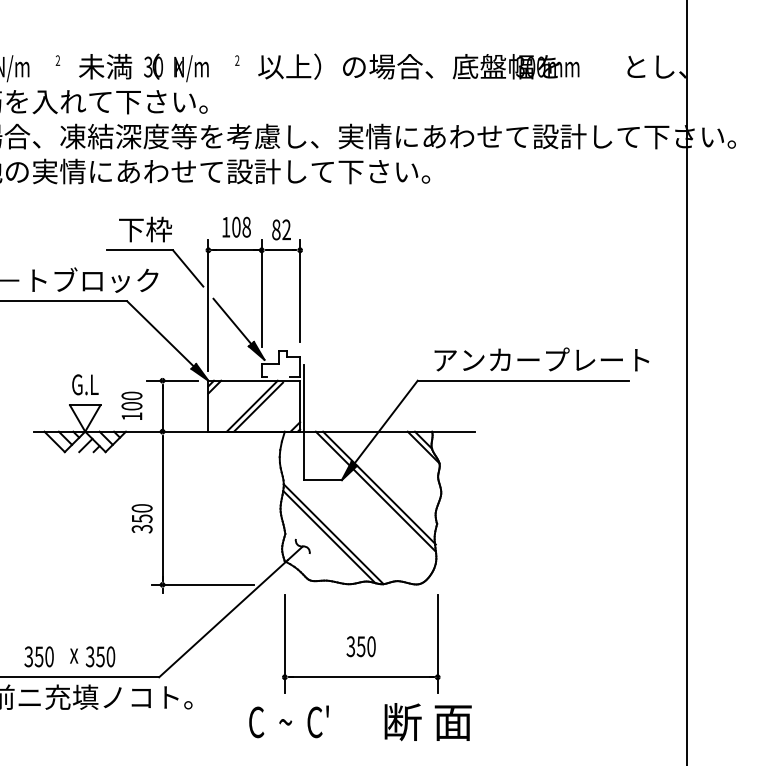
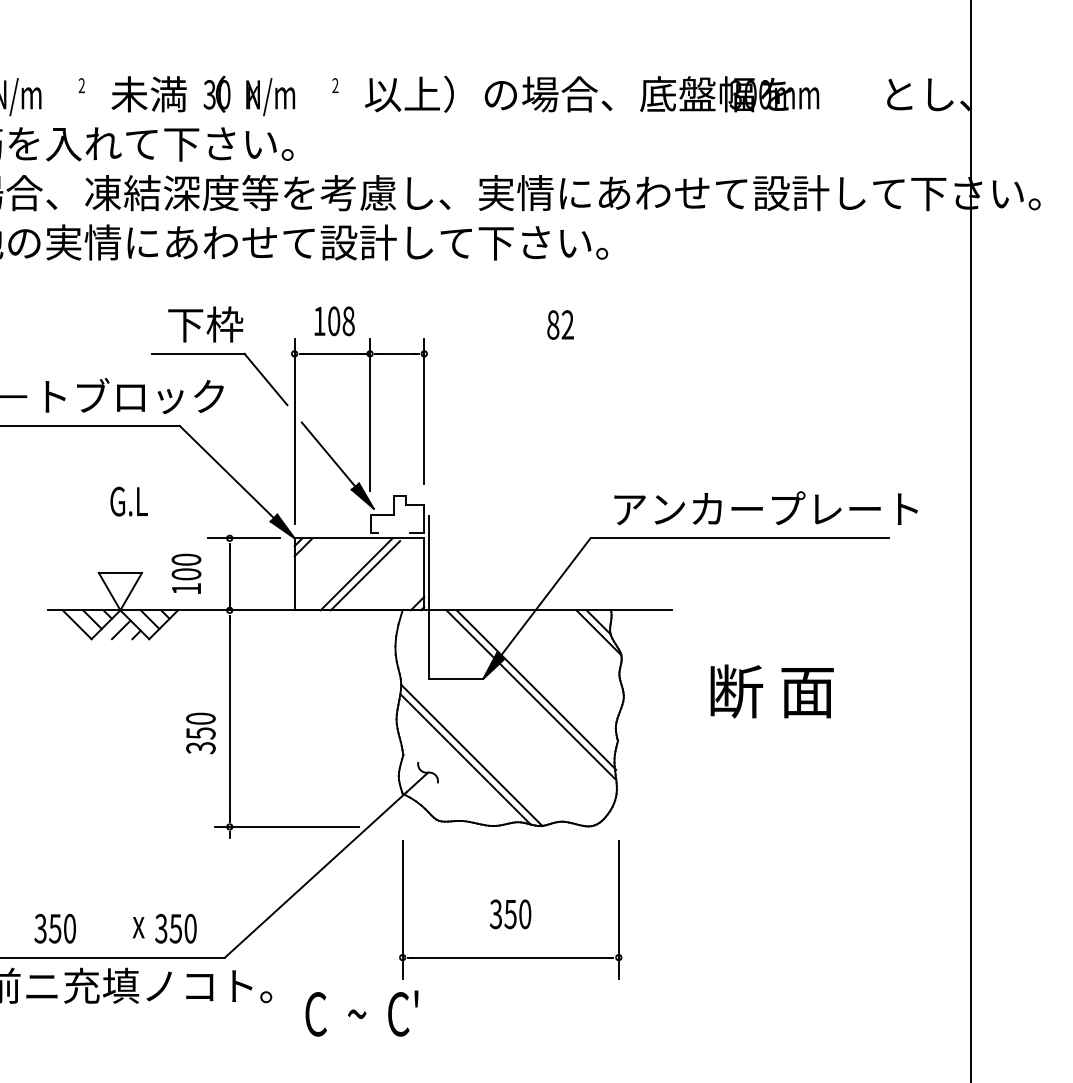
text: (281, 229) -> (560, 324), moved
text: (85, 384) -> (129, 501), moved
text: (92, 656) -> (164, 928), moved
text: (288, 721) -> (361, 1013), moved
text: (427, 722) -> (771, 692), moved

